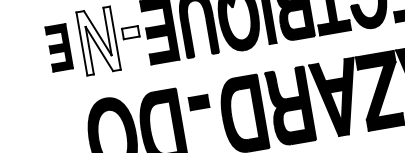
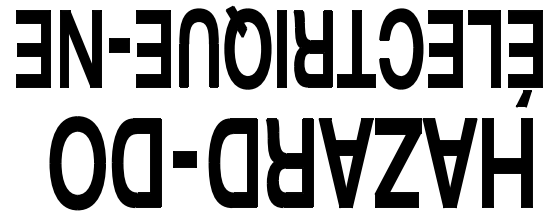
fill: (130, 32) -> (119, 45), added
fill: (98, 40) -> (80, 48), added
part: (59, 47) -> (33, 48), size x1.43
part: (198, 102) -> (184, 159), moved

